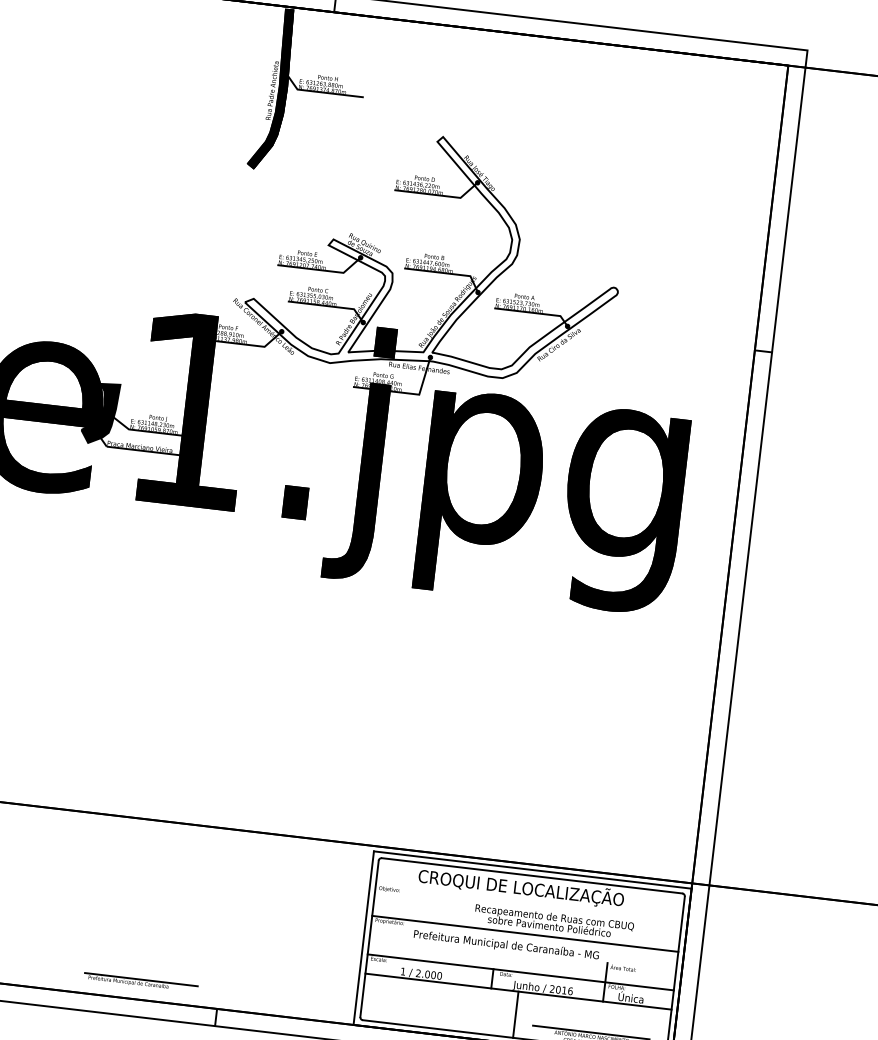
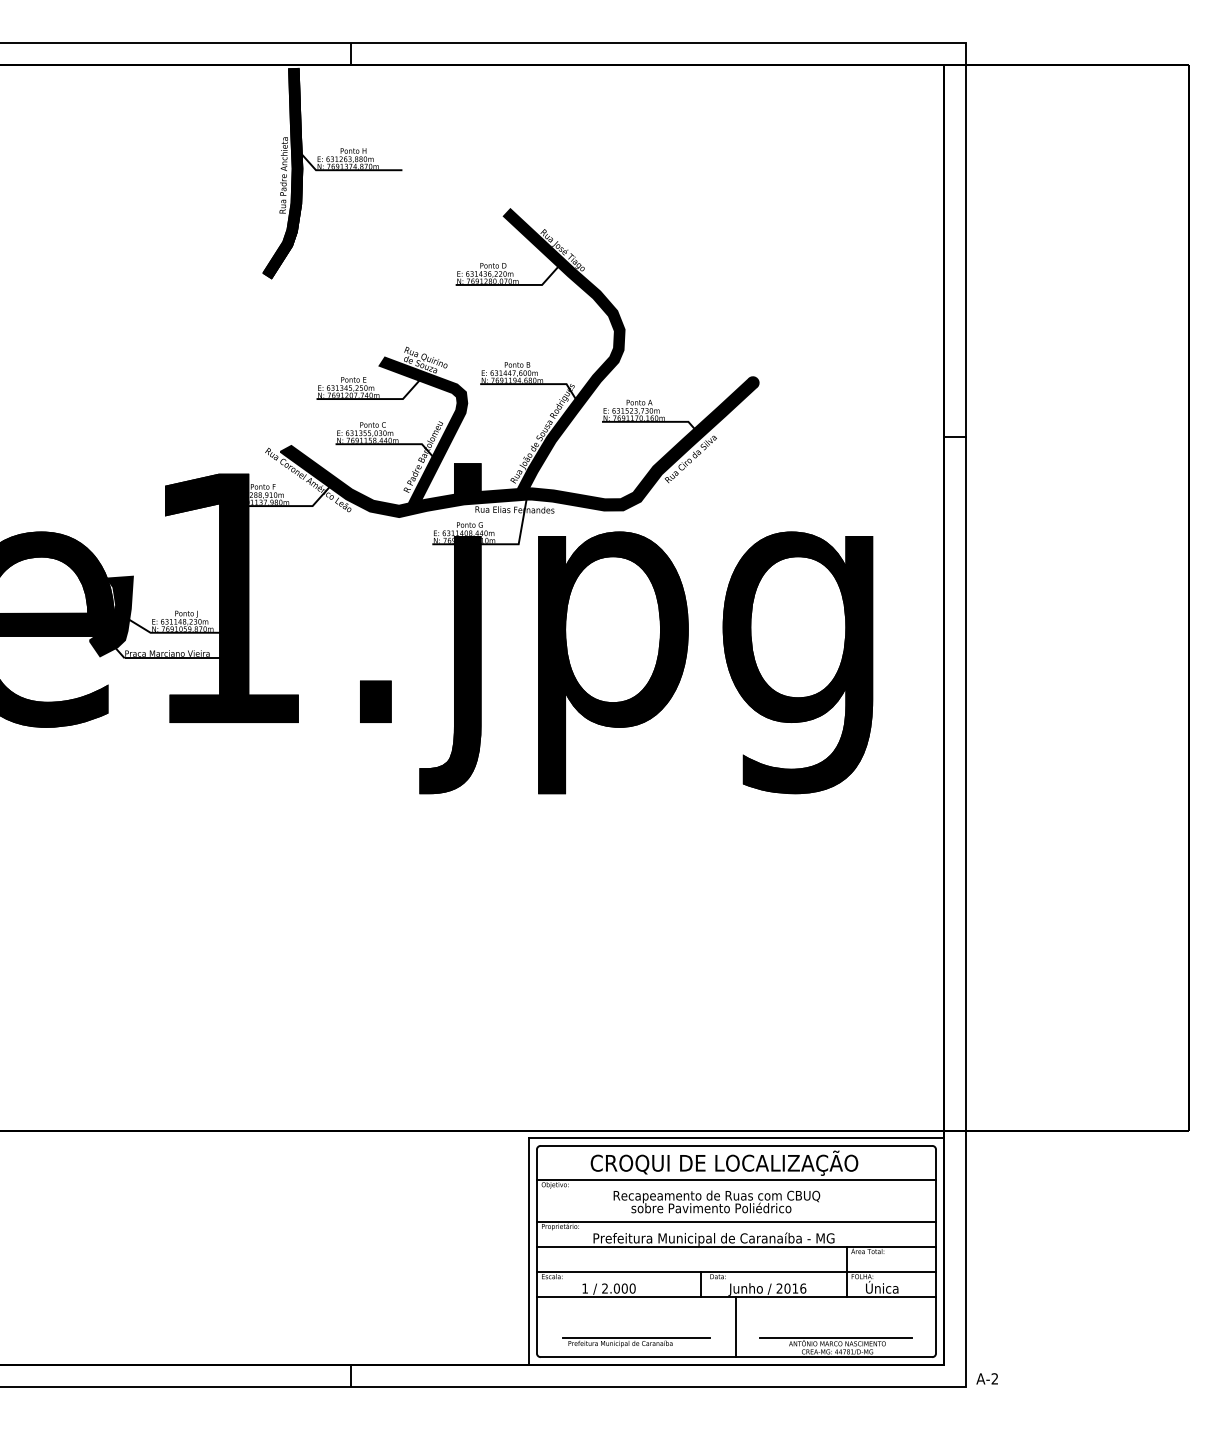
fill: (436, 256) -> (519, 363), added
line: (529, 901) -> (736, 1179), added
text: (553, 921) -> (716, 1201), moved
line: (523, 952) -> (736, 1246), added
part: (140, 982) -> (636, 1342), moved

